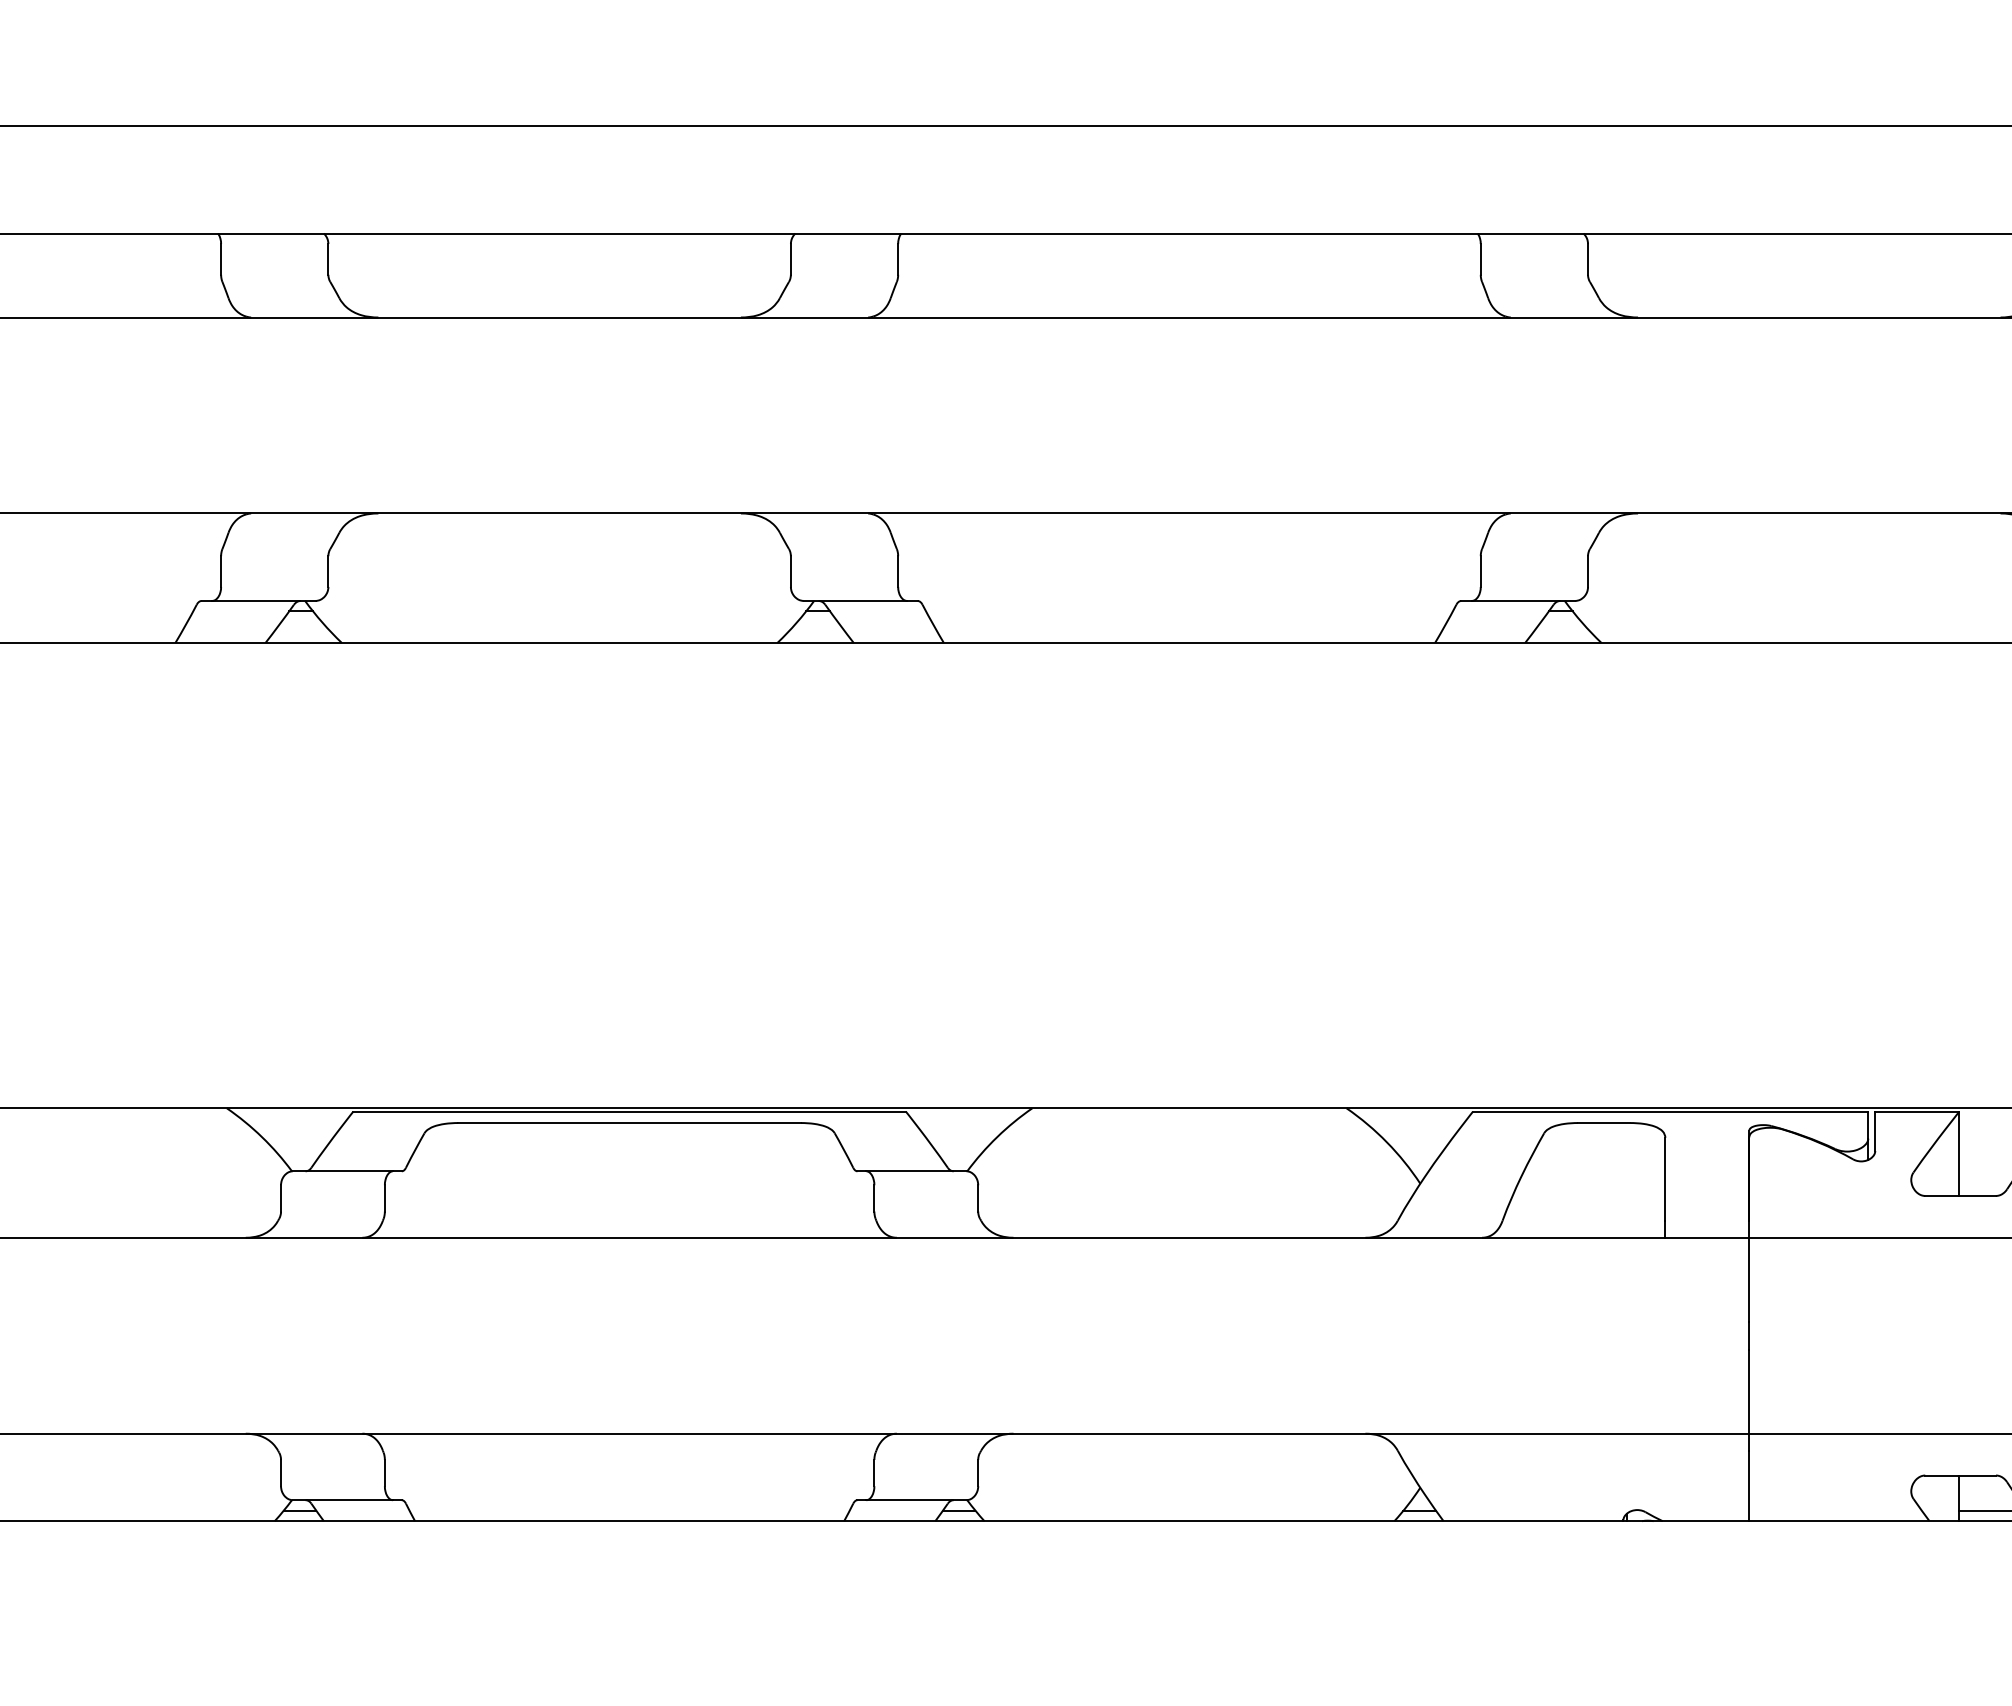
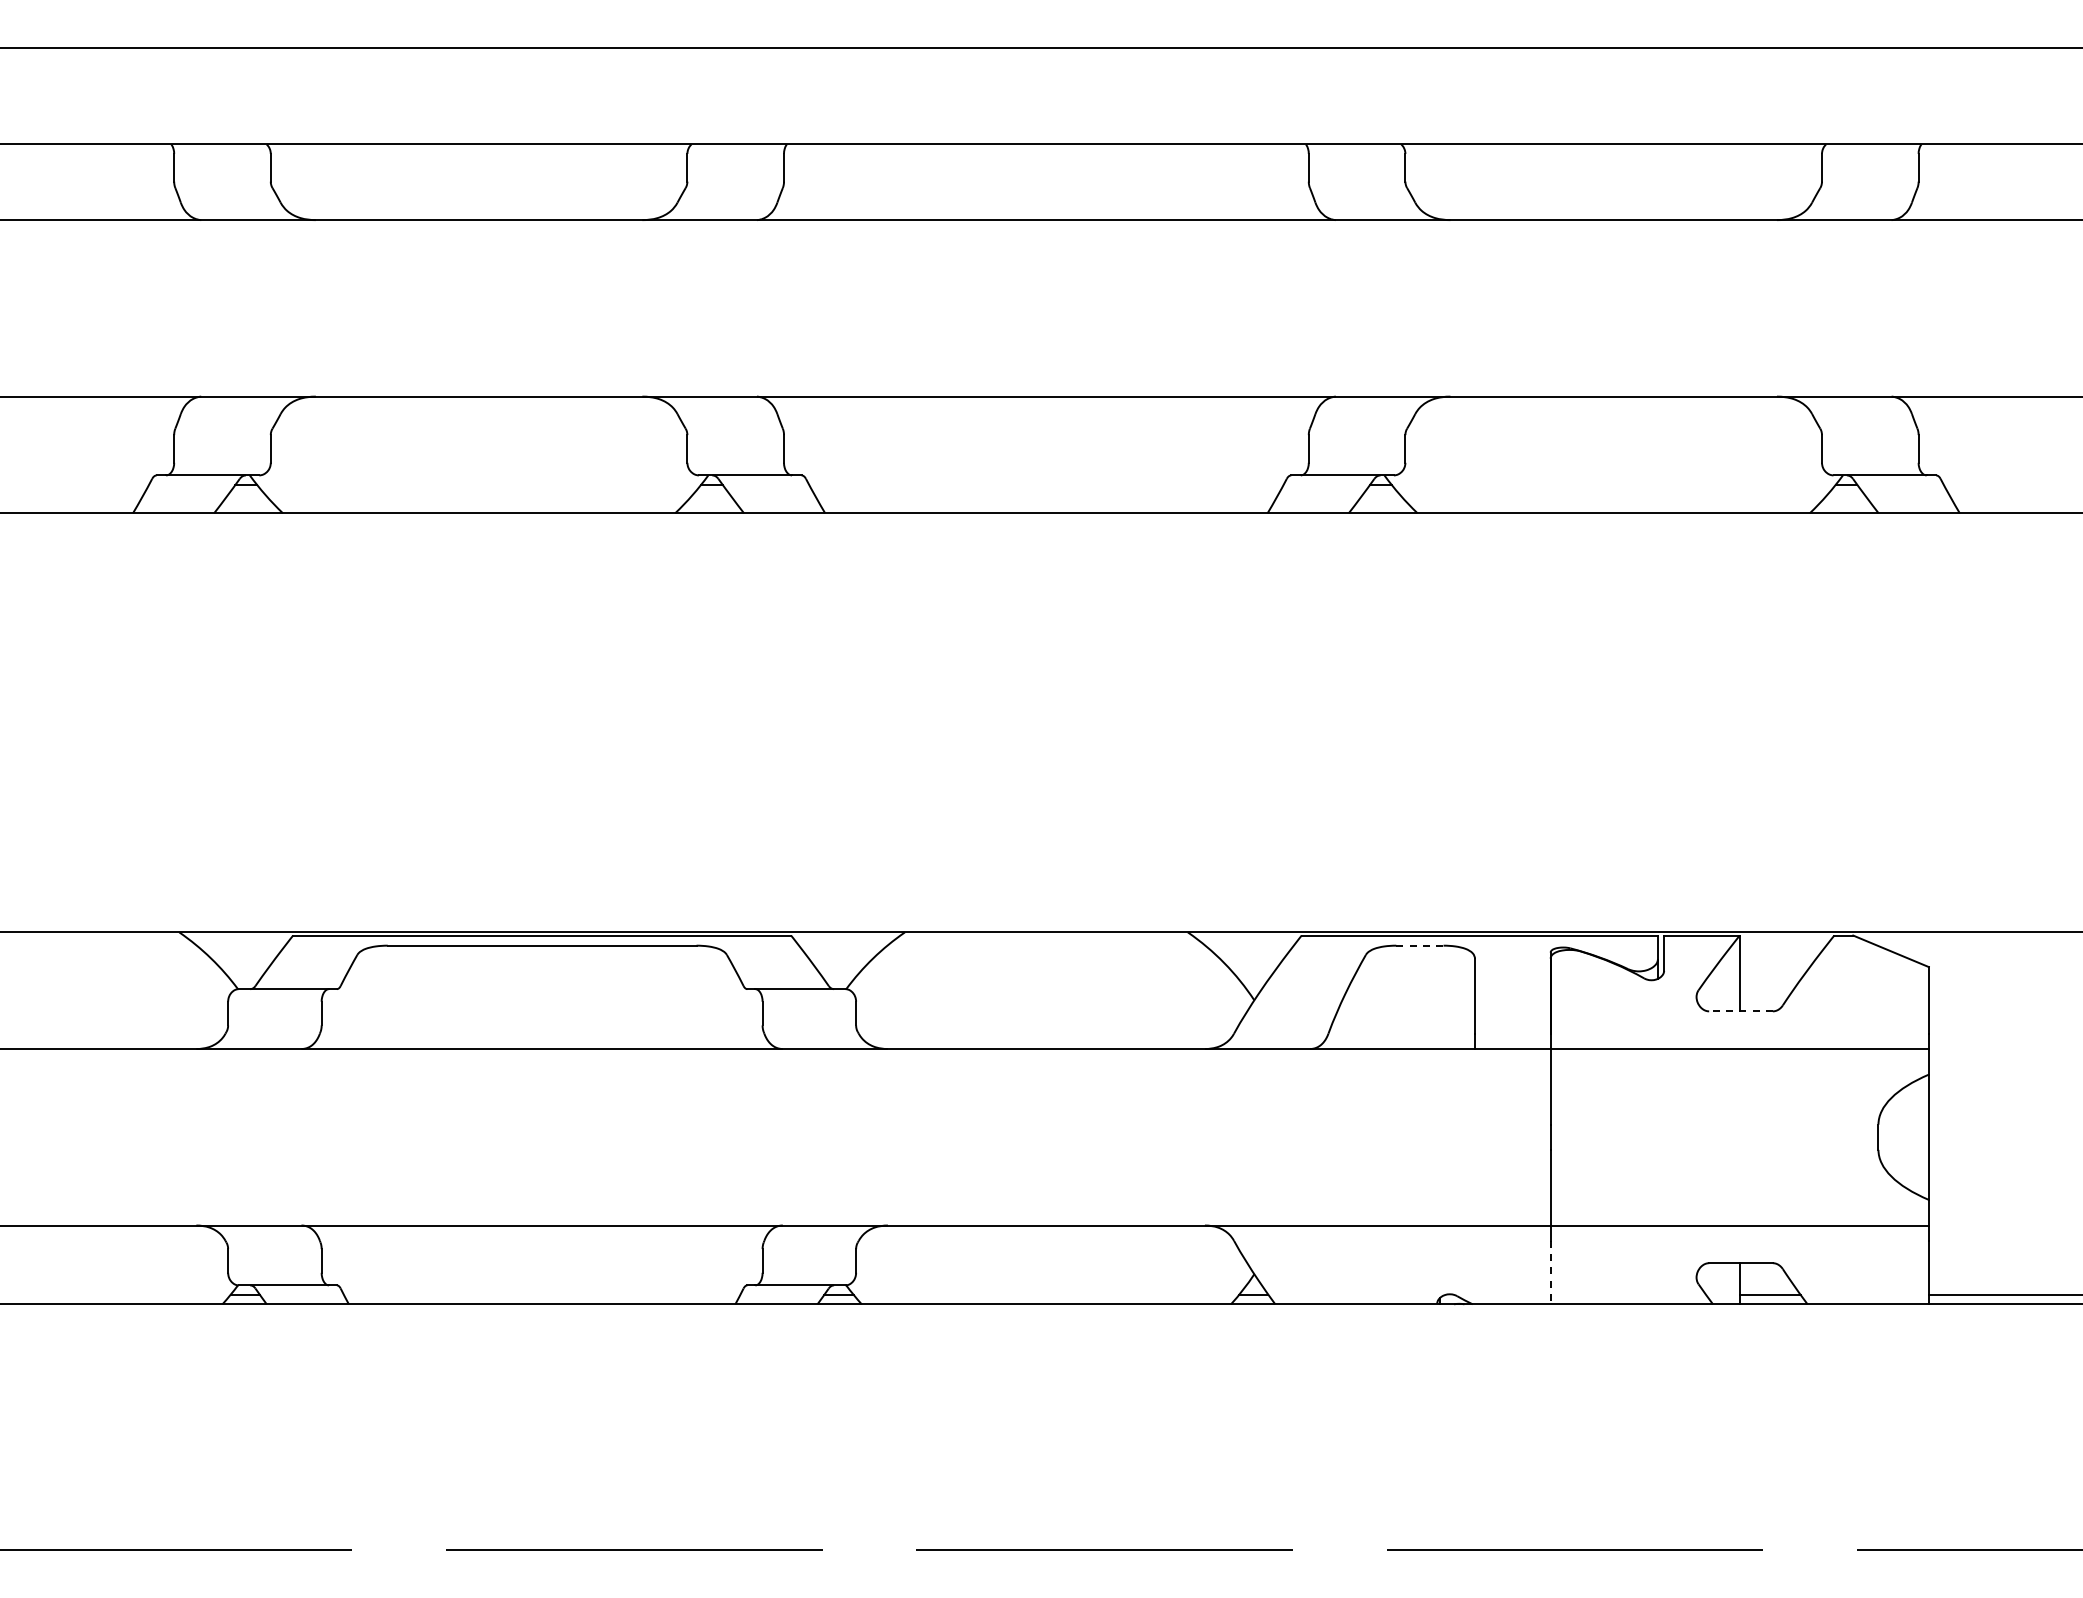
line: (1603, 1122) -> (1419, 945), solid -> dashed
line: (1961, 1196) -> (1741, 1011), solid -> dashed
line: (1749, 1485) -> (1550, 1272), solid -> dashed

